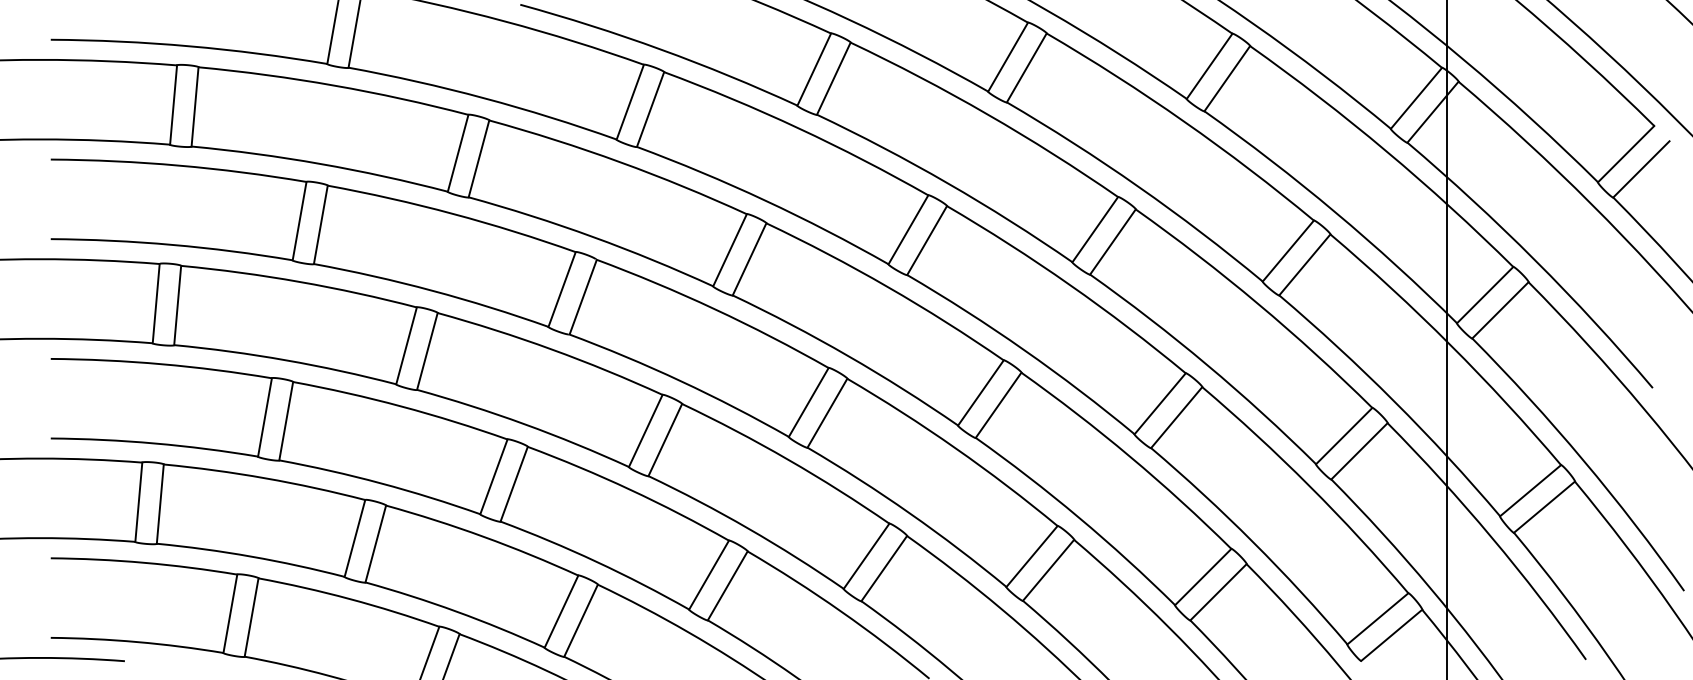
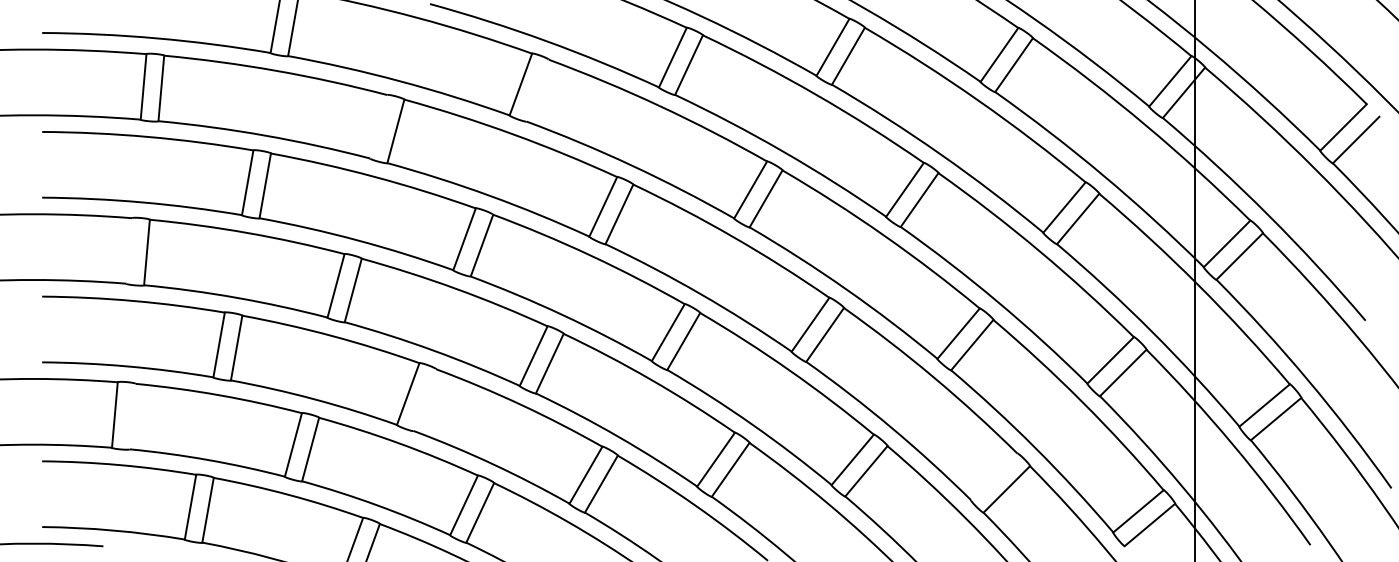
line: (650, 109) -> (537, 90), removed
line: (457, 152) -> (378, 126), removed
line: (155, 303) -> (128, 250), removed
line: (513, 483) -> (424, 399), removed
line: (159, 503) -> (131, 416), removed
line: (1203, 576) -> (994, 476), removed

